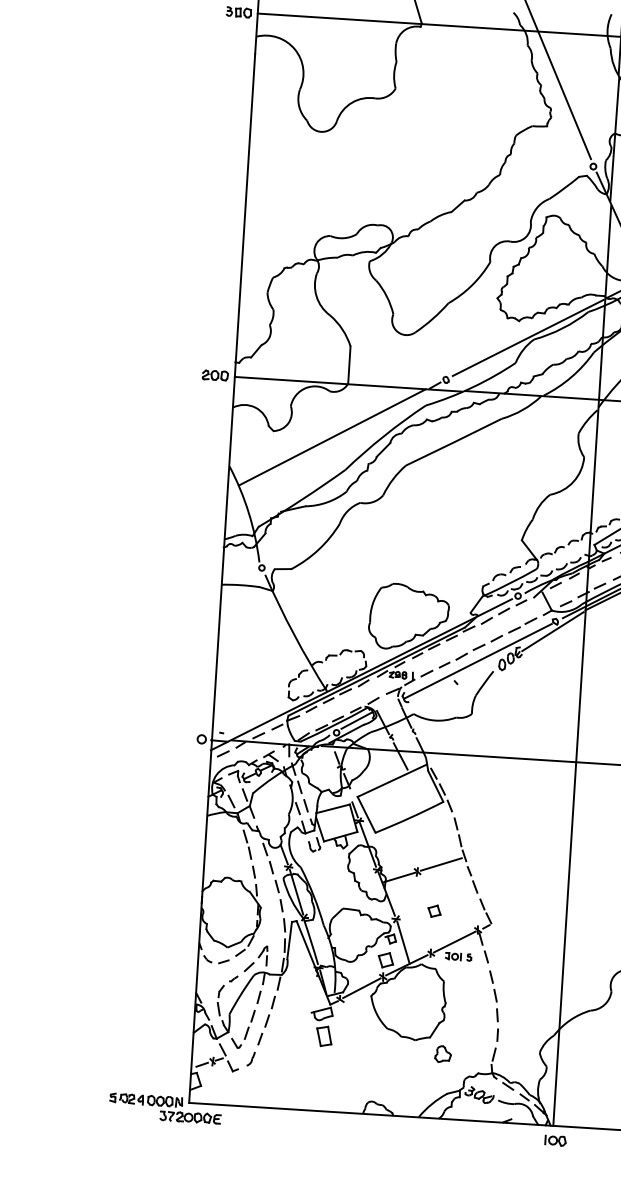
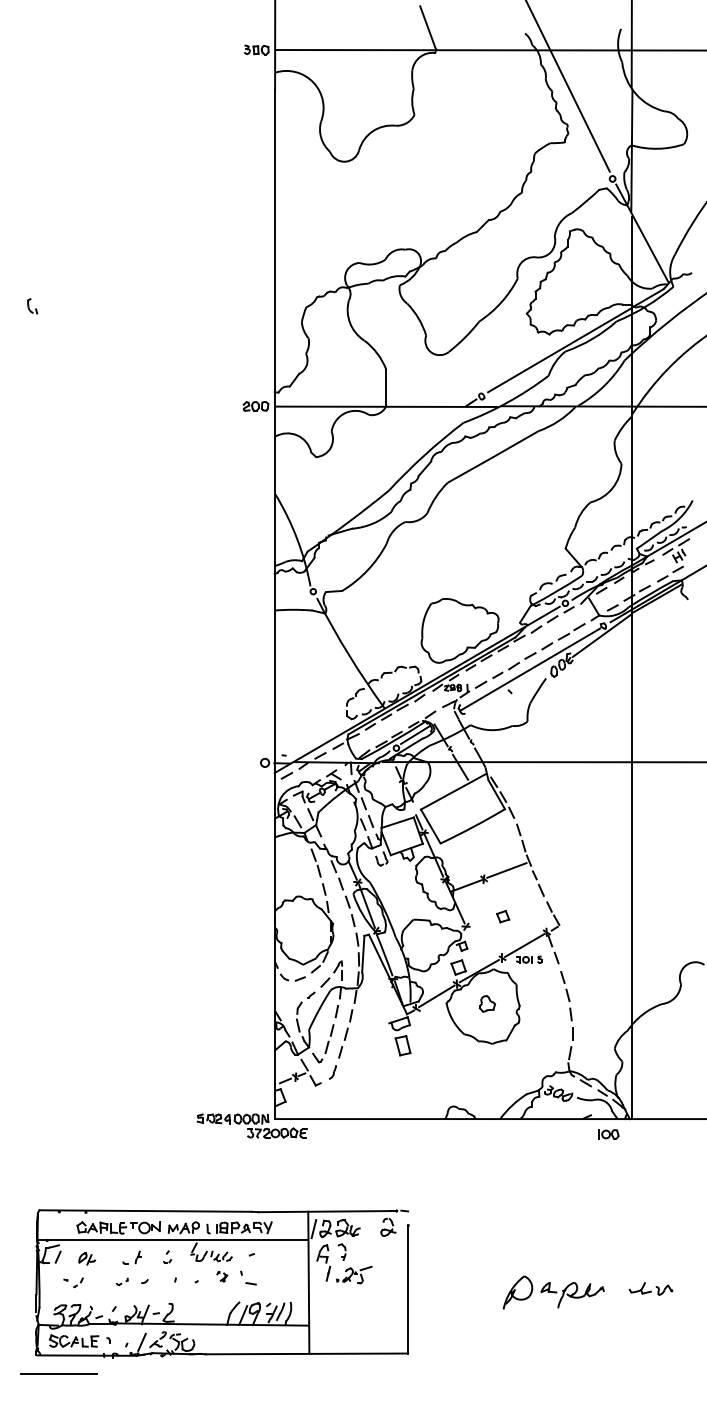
line: (331, 437) -> (373, 459), removed
line: (403, 942) -> (474, 949), removed
part: (442, 1053) -> (486, 1003), moved
part: (555, 1140) -> (608, 1134), moved

